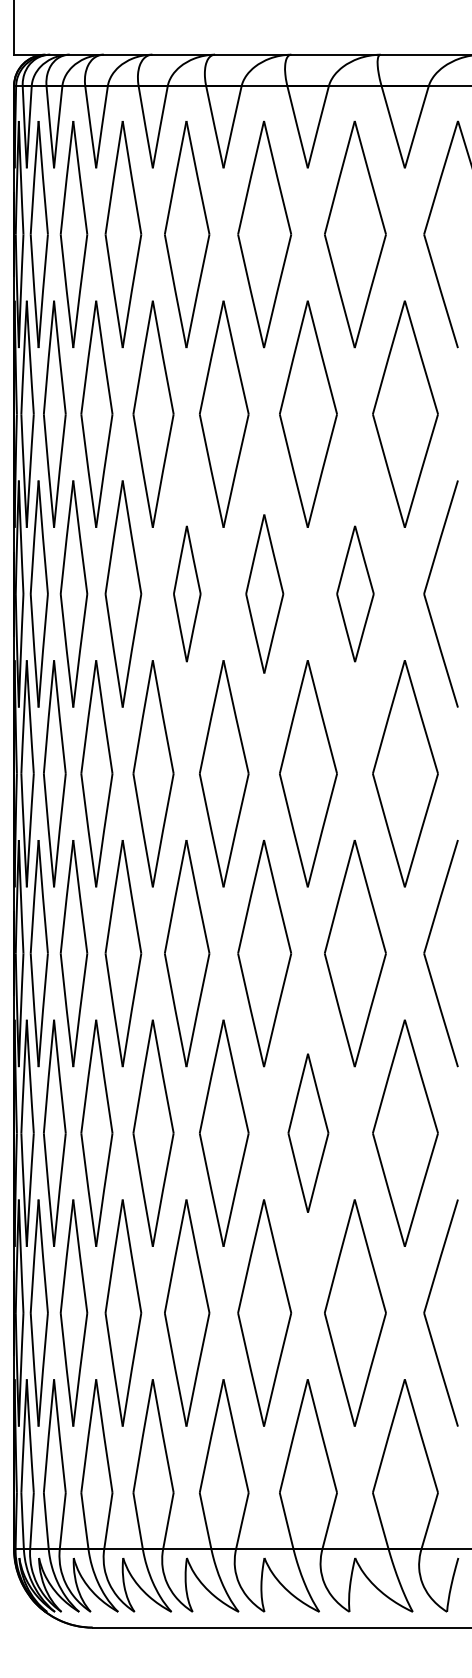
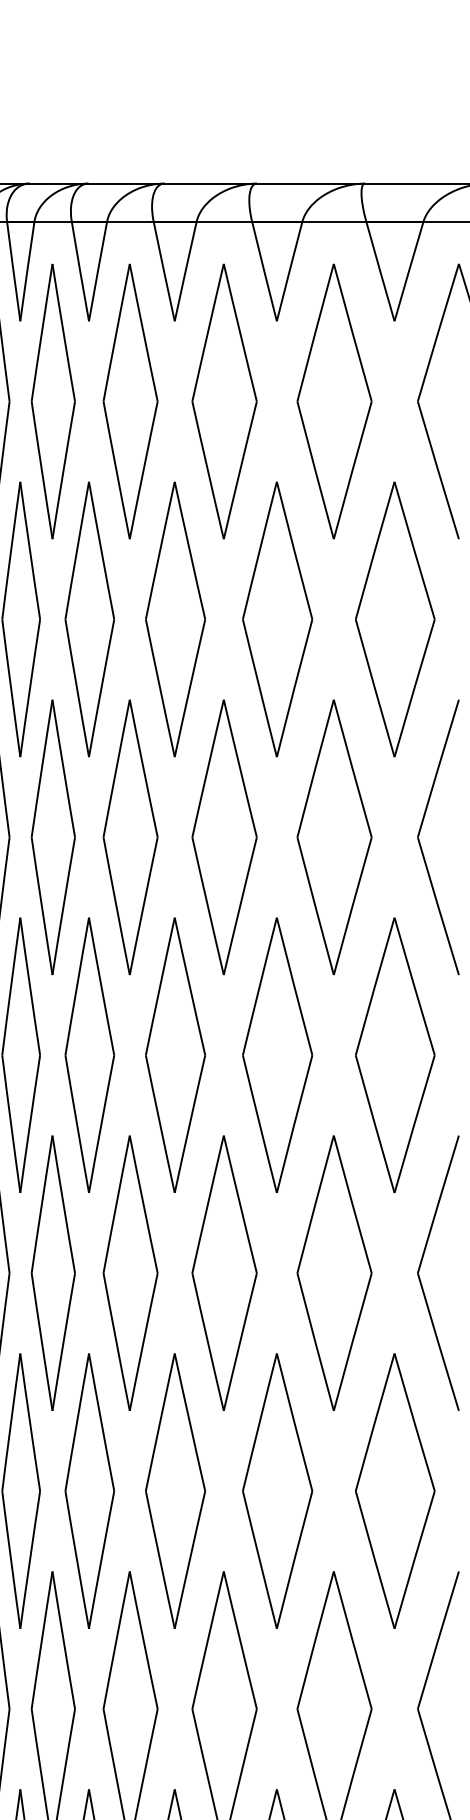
part: (187, 593) -> (131, 836), size x1.67
part: (264, 593) -> (224, 836), size x1.43
part: (355, 593) -> (334, 836), size x1.67
part: (308, 1132) -> (277, 1490), size x1.43

